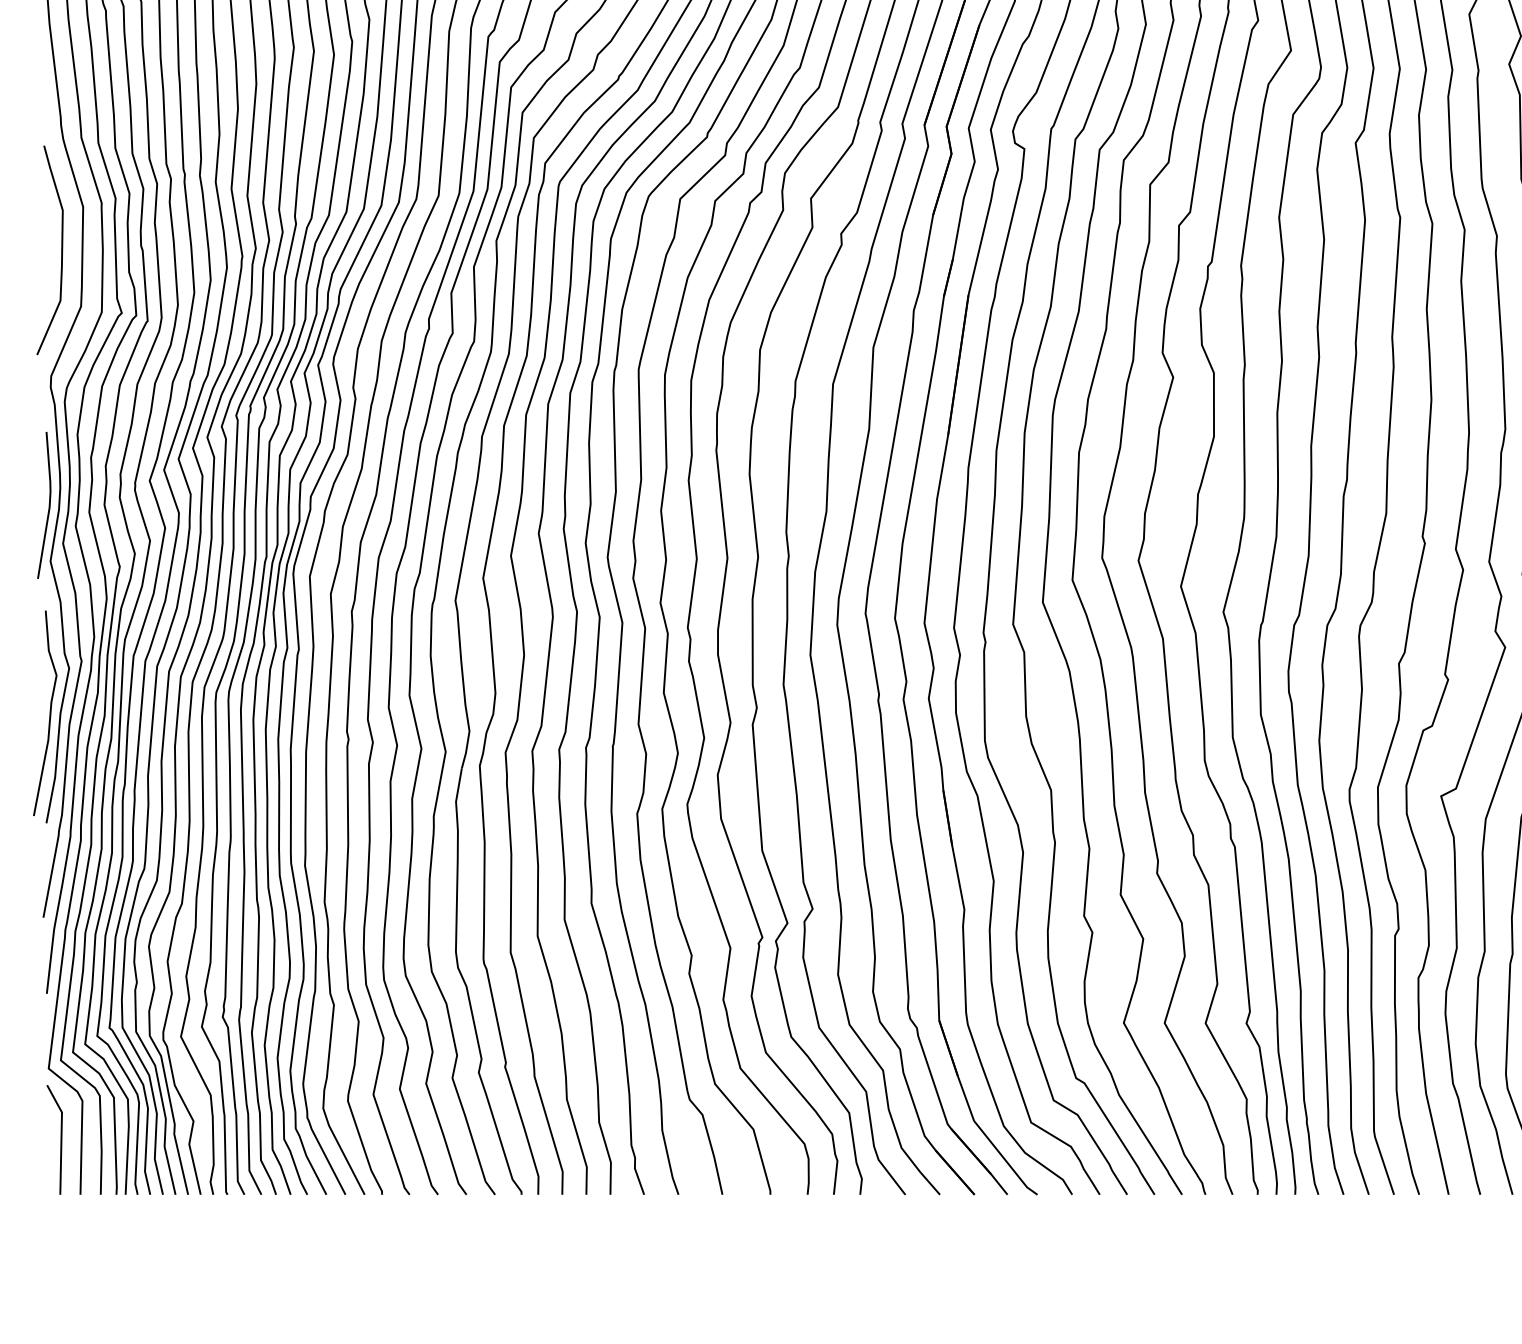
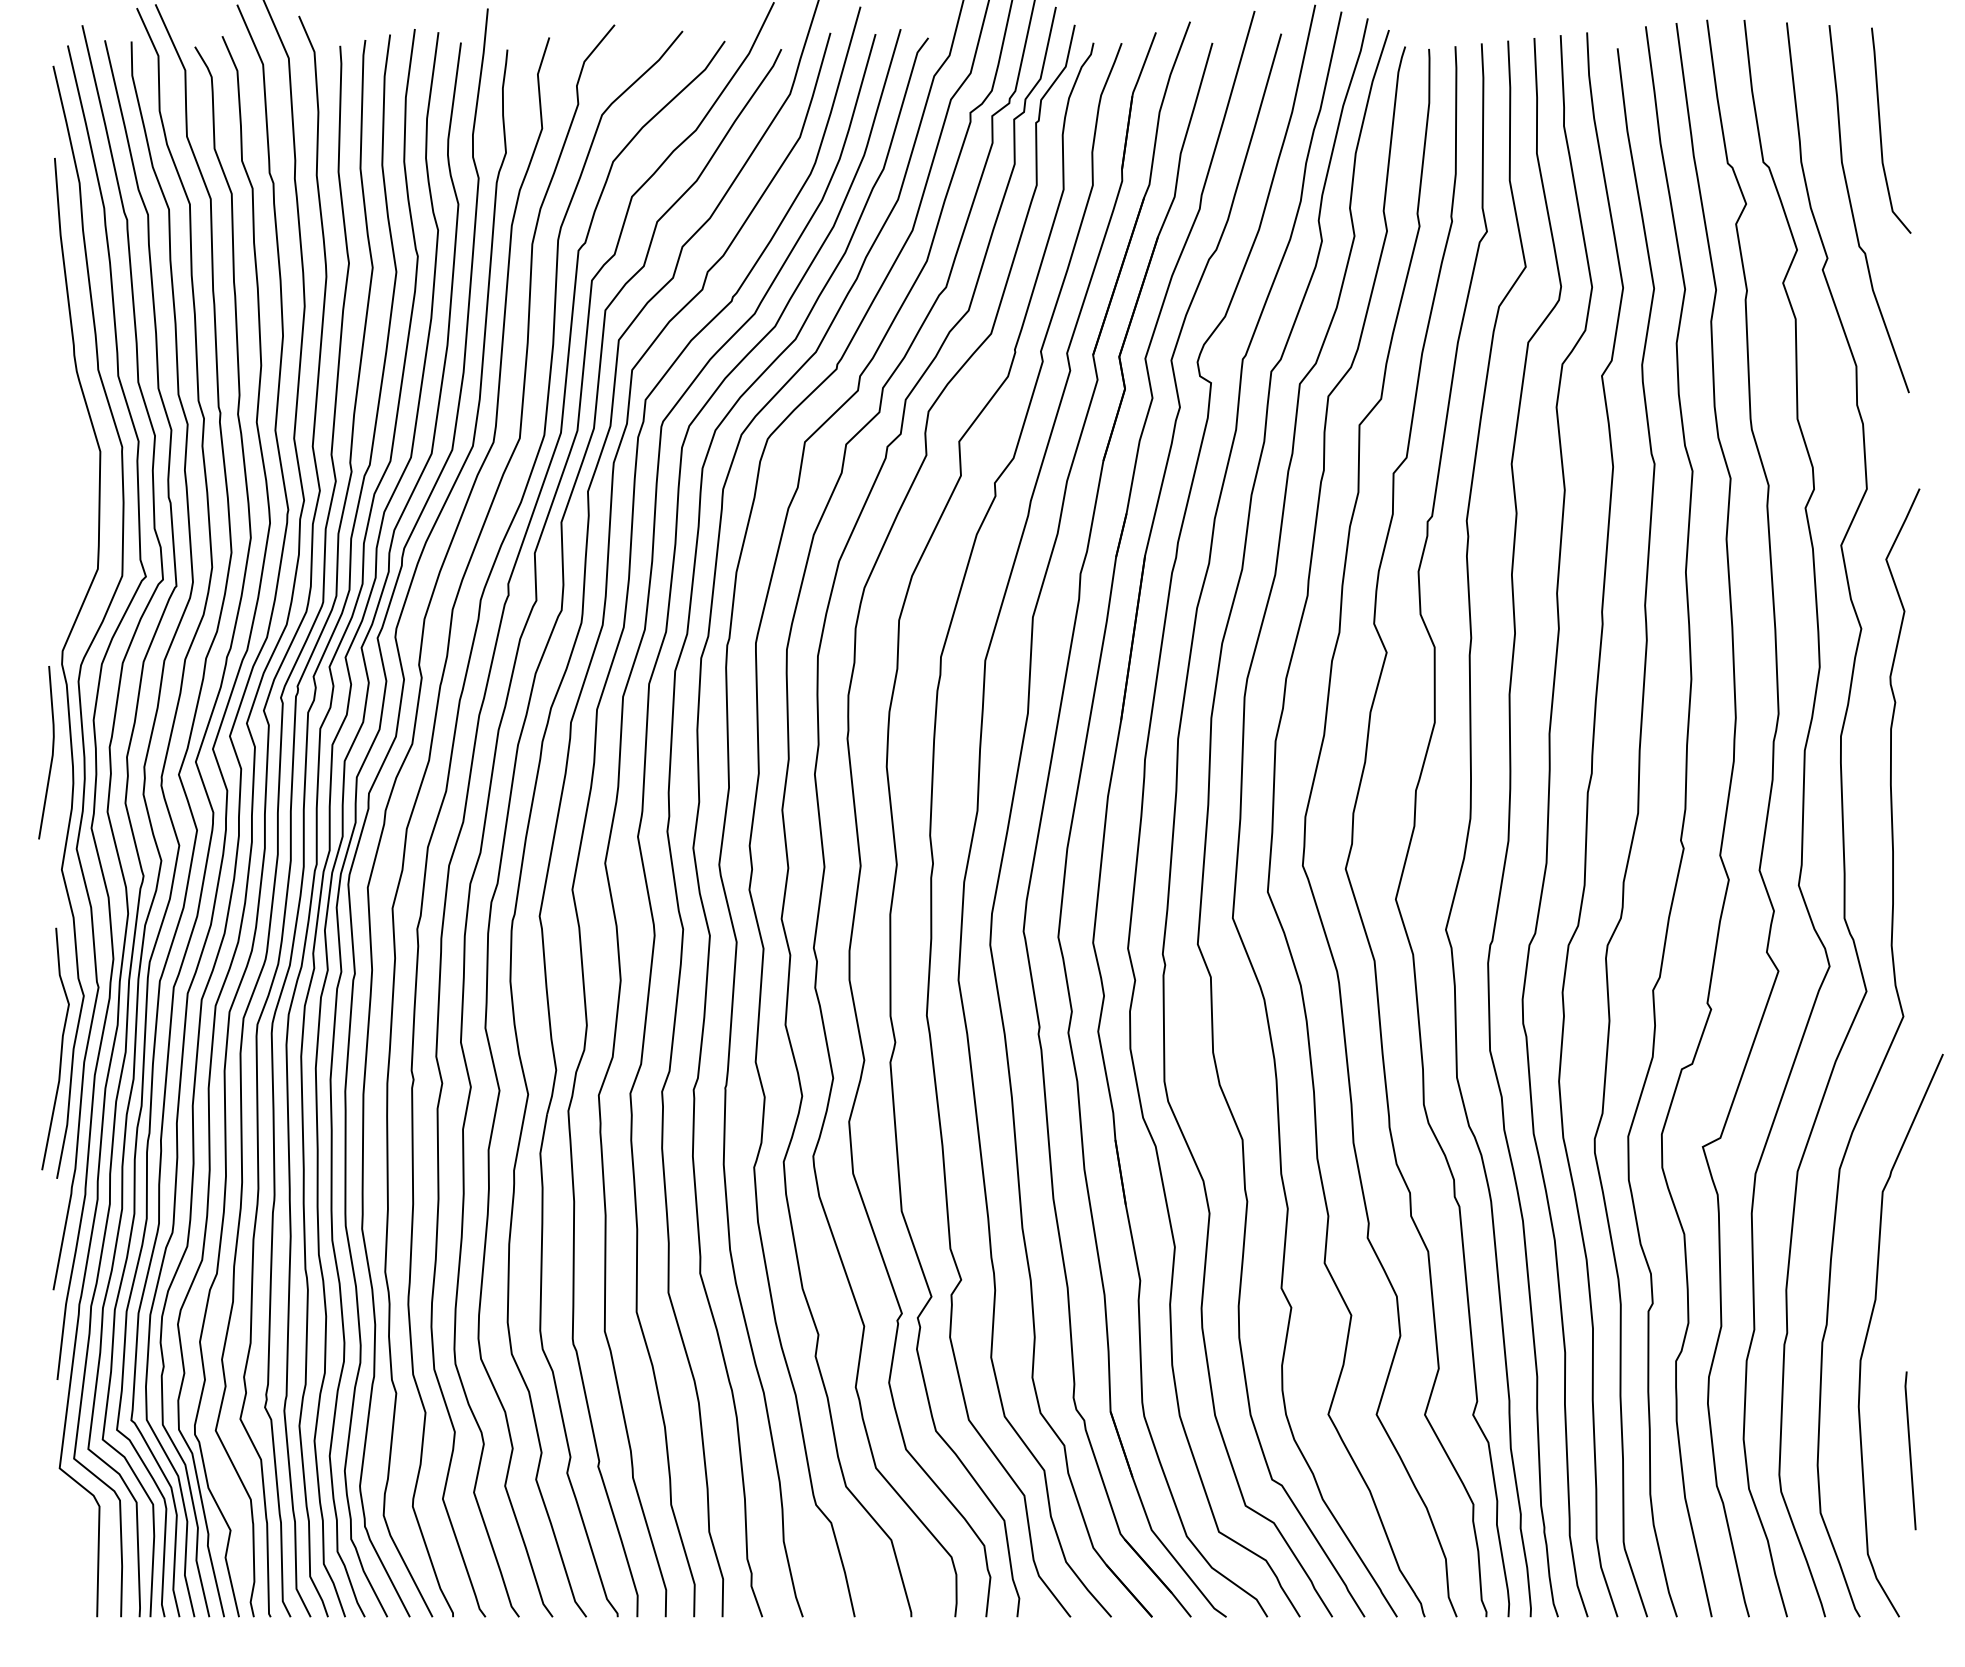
curve: (61, 250) -> (74, 502), removed
line: (48, 506) -> (51, 754), moved
line: (60, 1139) -> (73, 1552), removed

